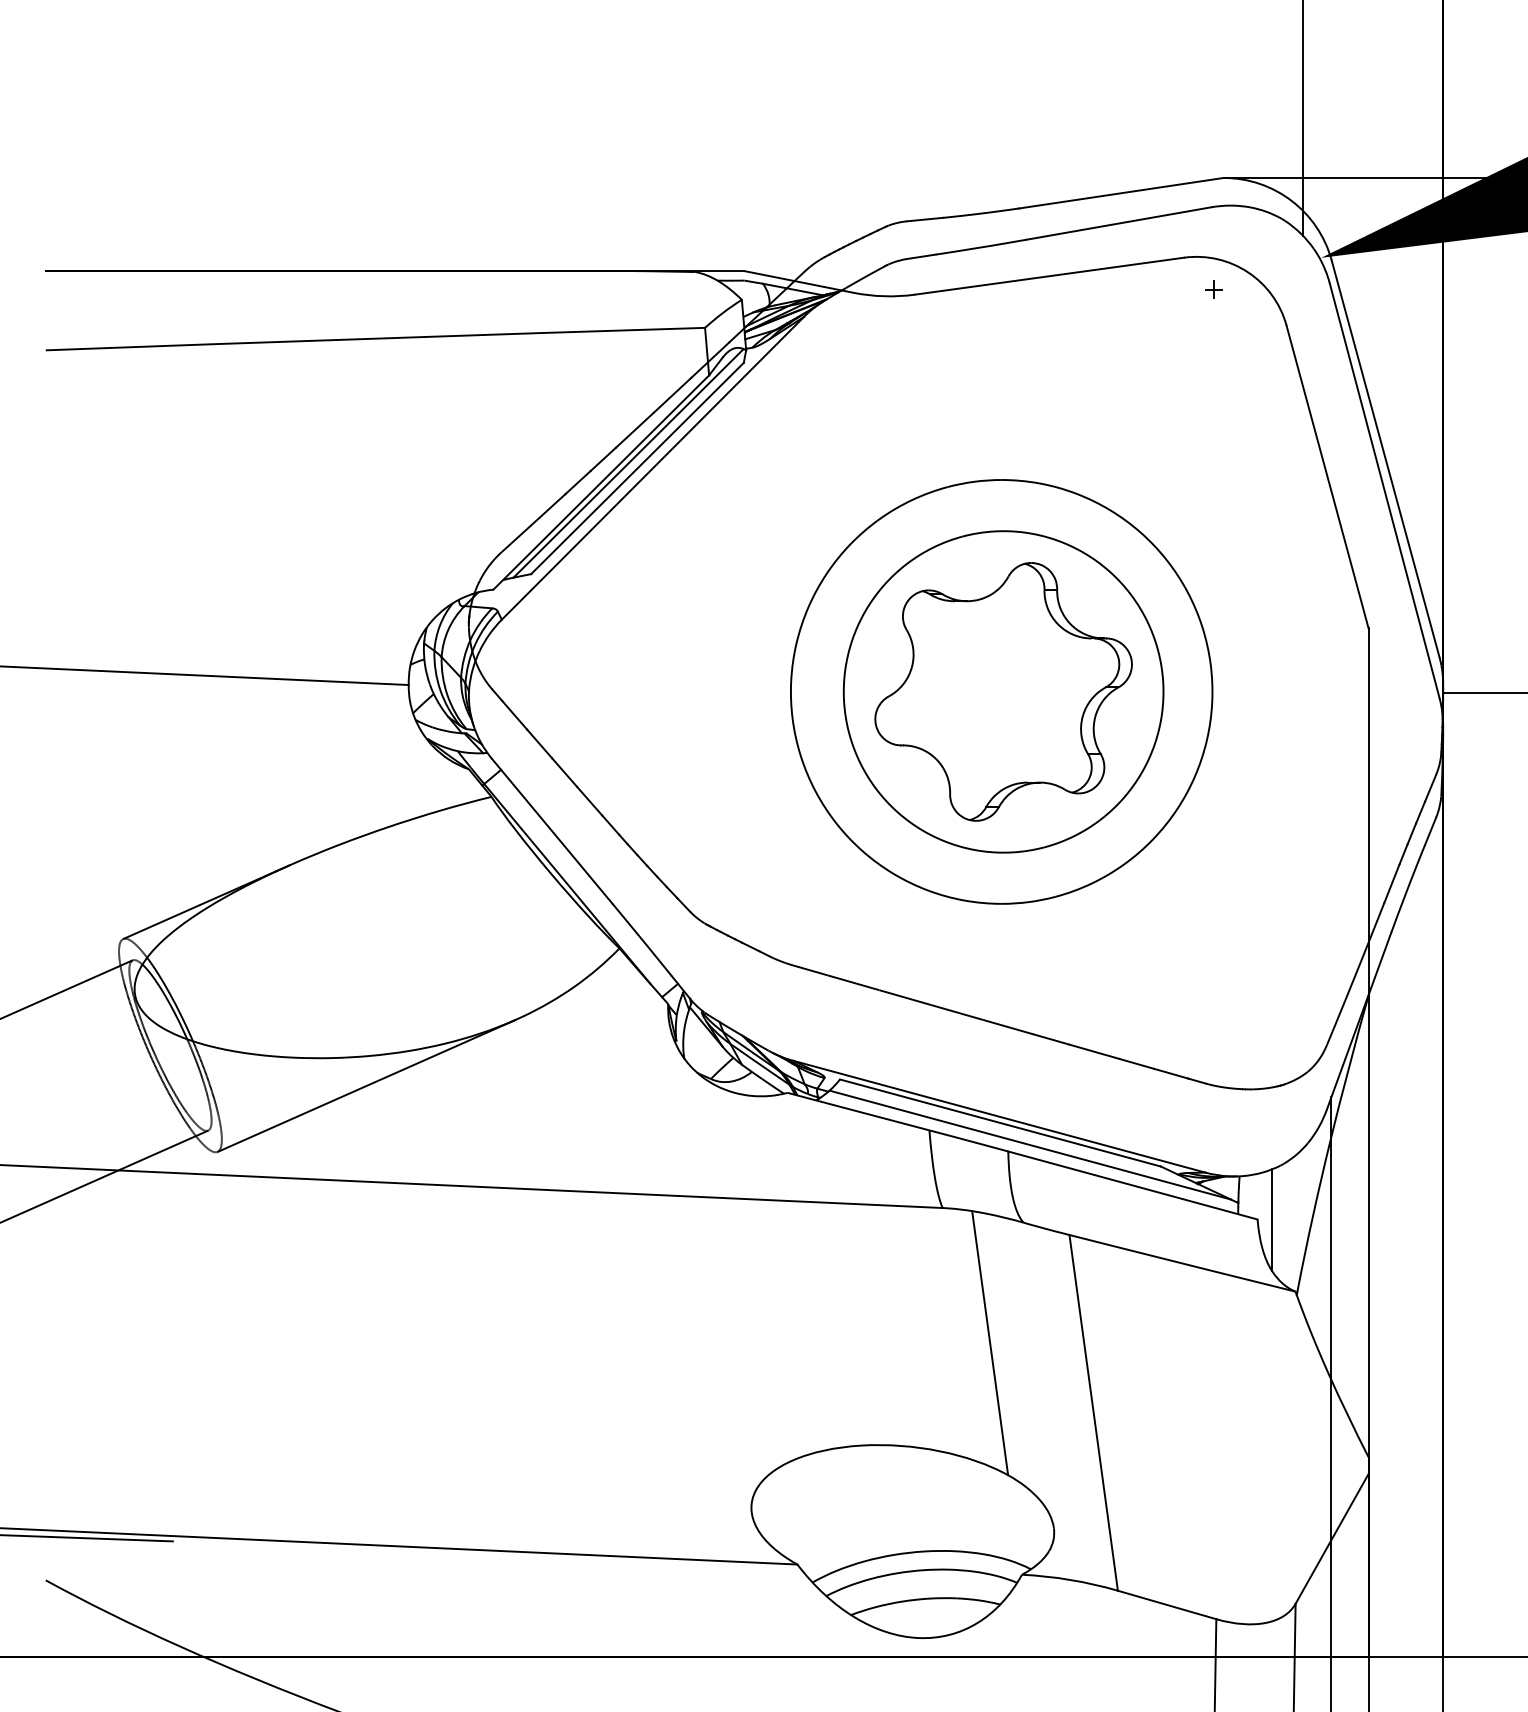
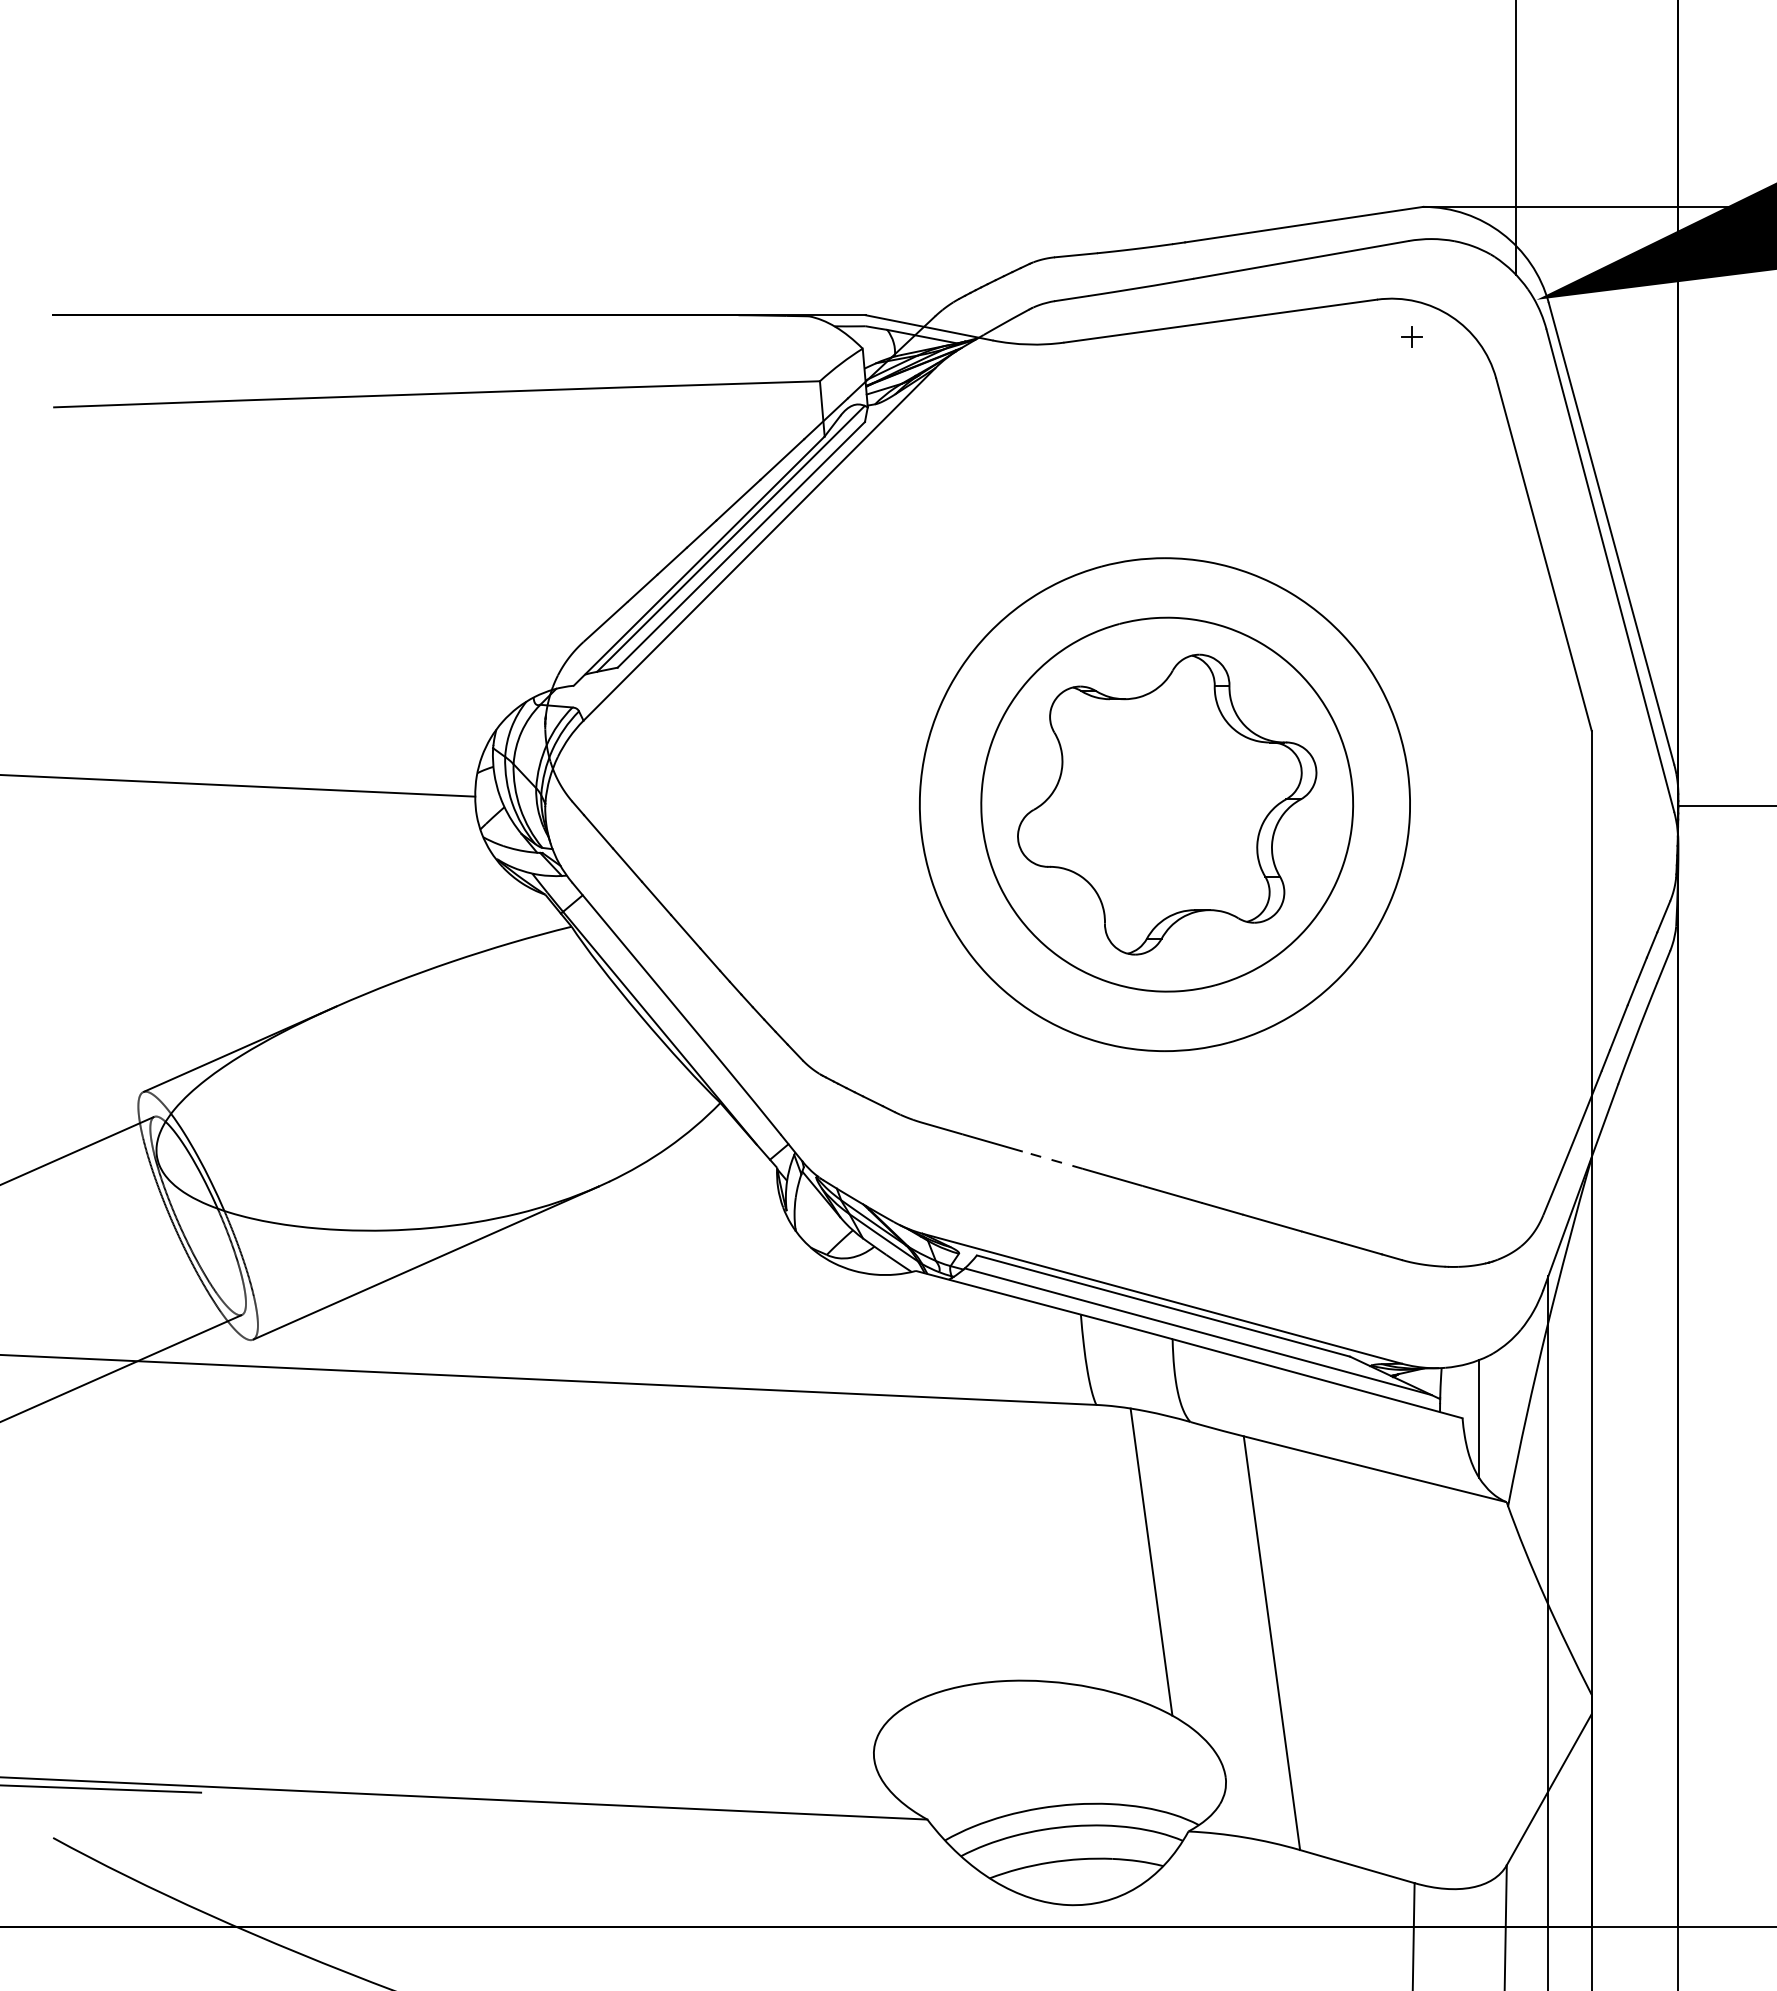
line: (905, 997) -> (1052, 1160), solid -> dashed

